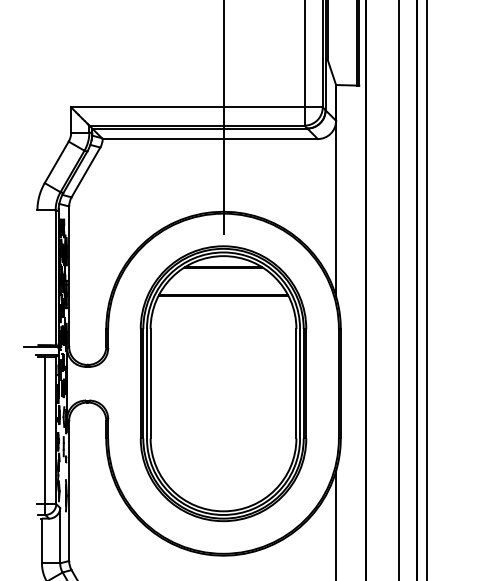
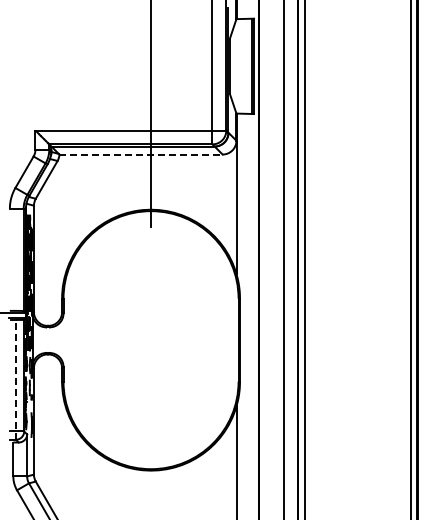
line: (210, 138) -> (141, 154), solid -> dashed
part: (222, 384) -> (150, 340), removed
line: (44, 435) -> (15, 379), solid -> dashed

